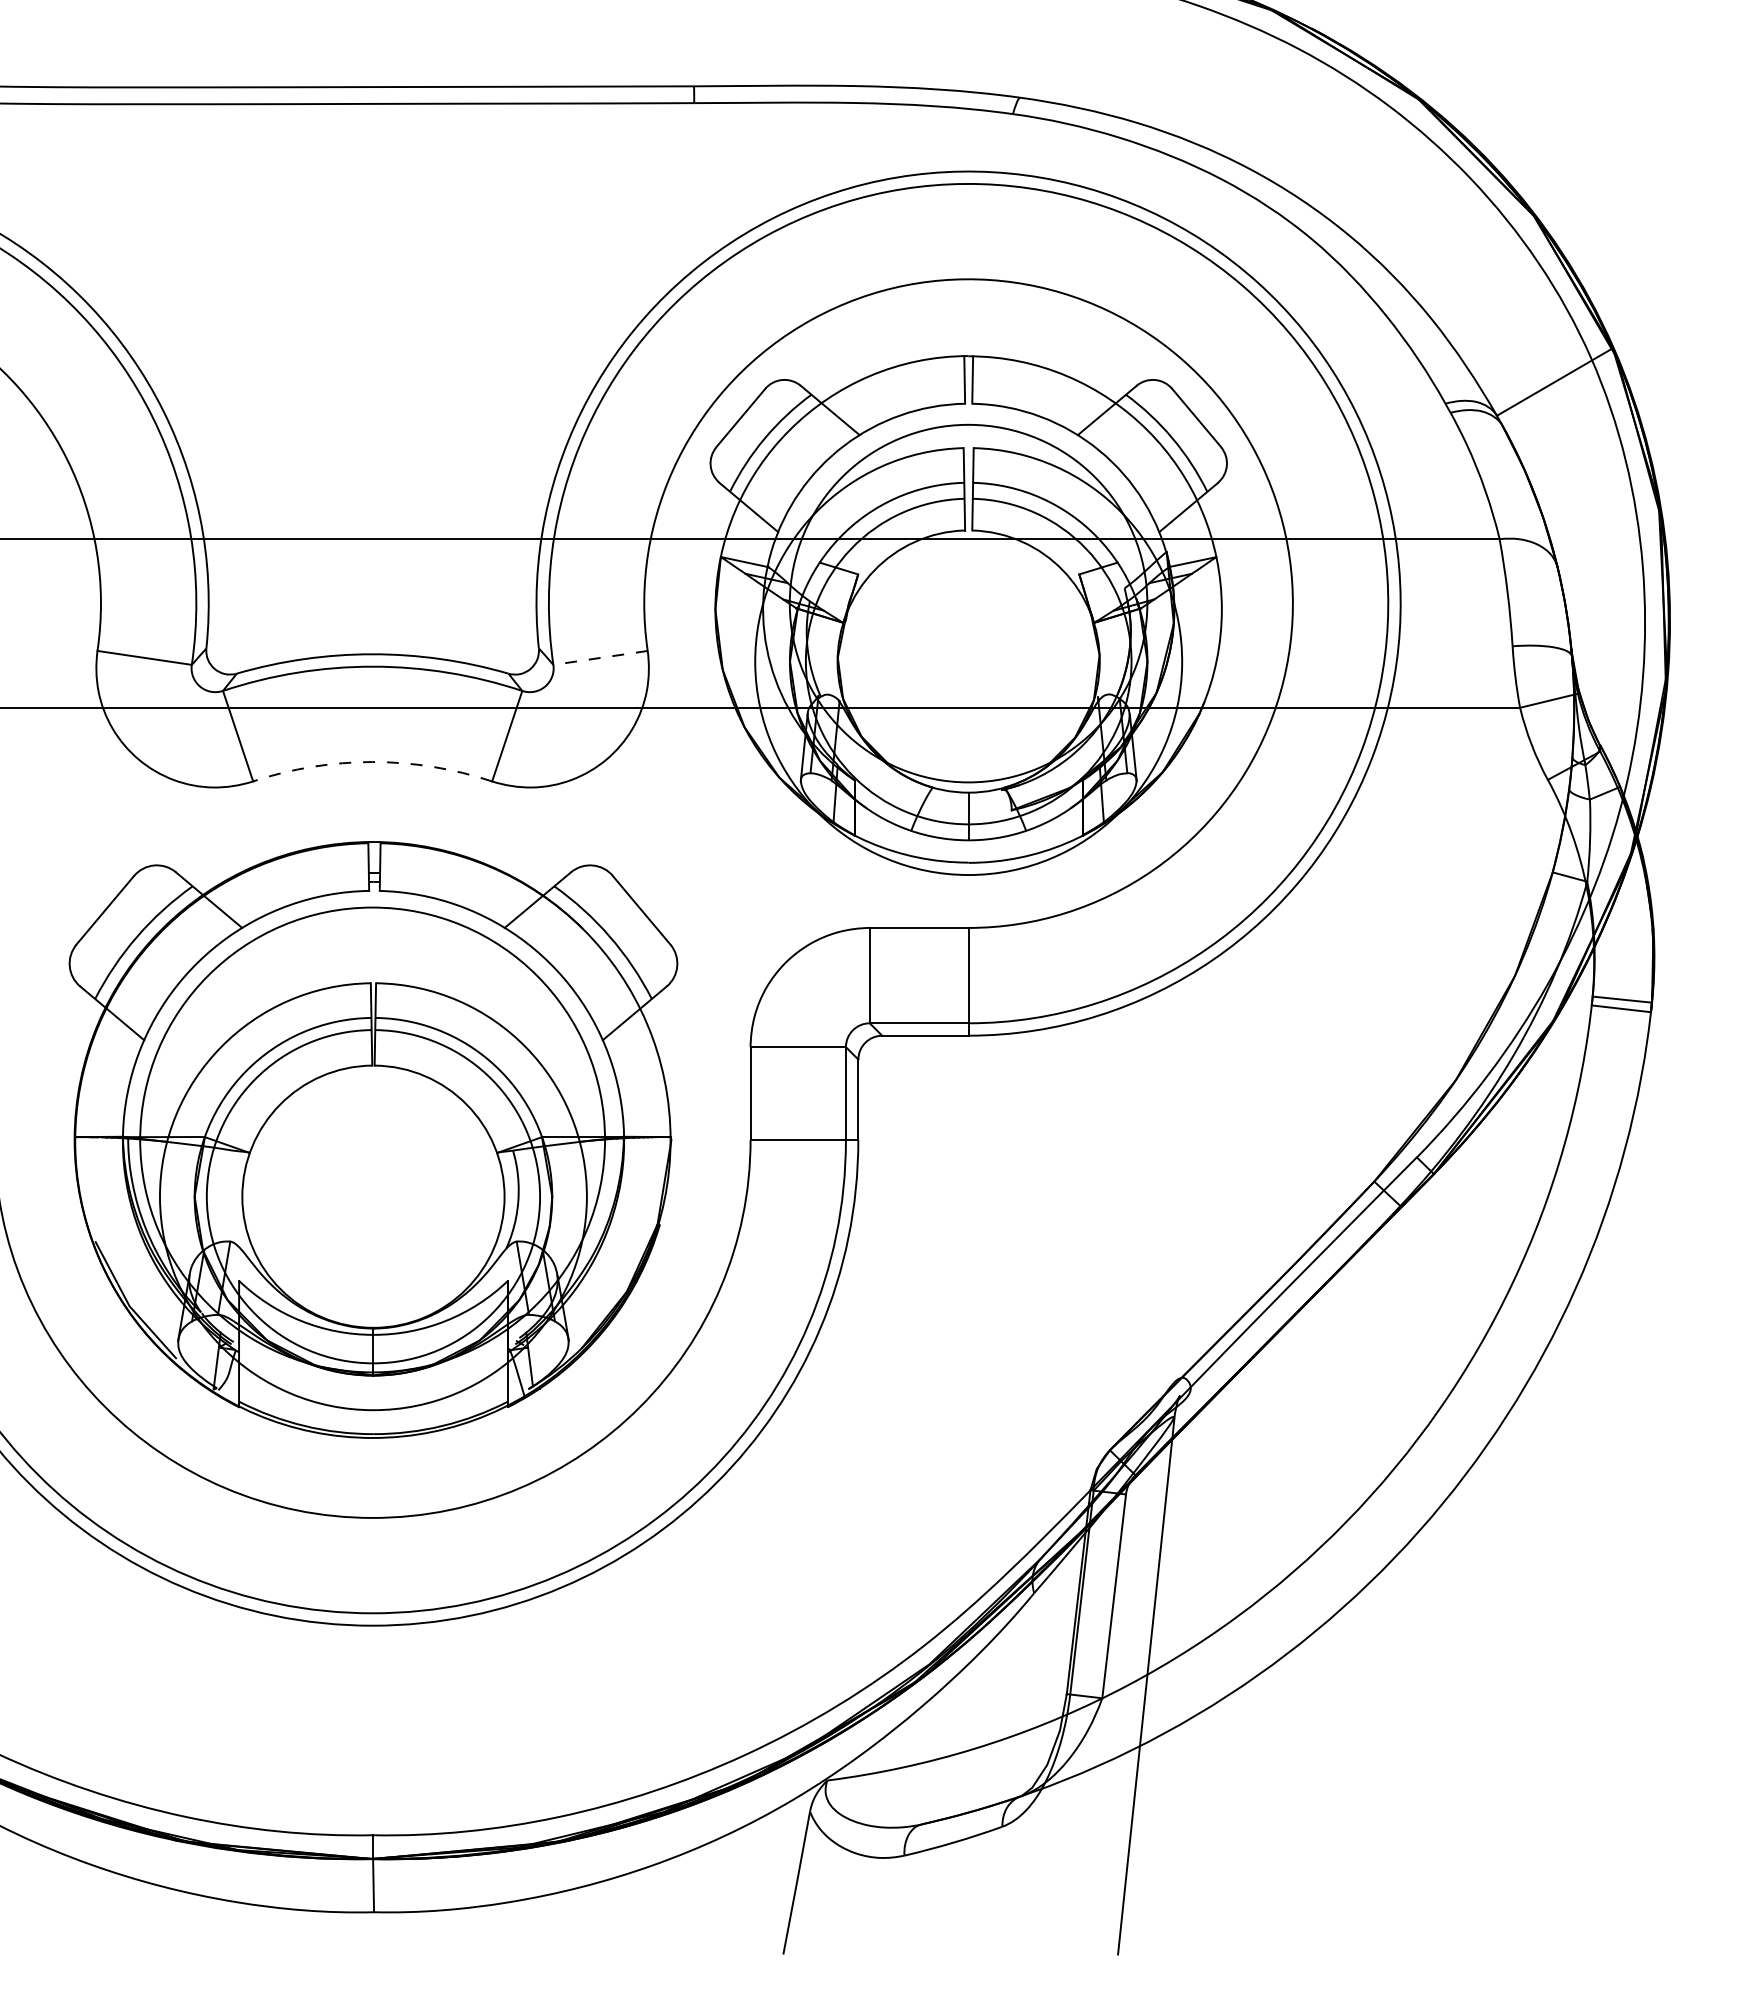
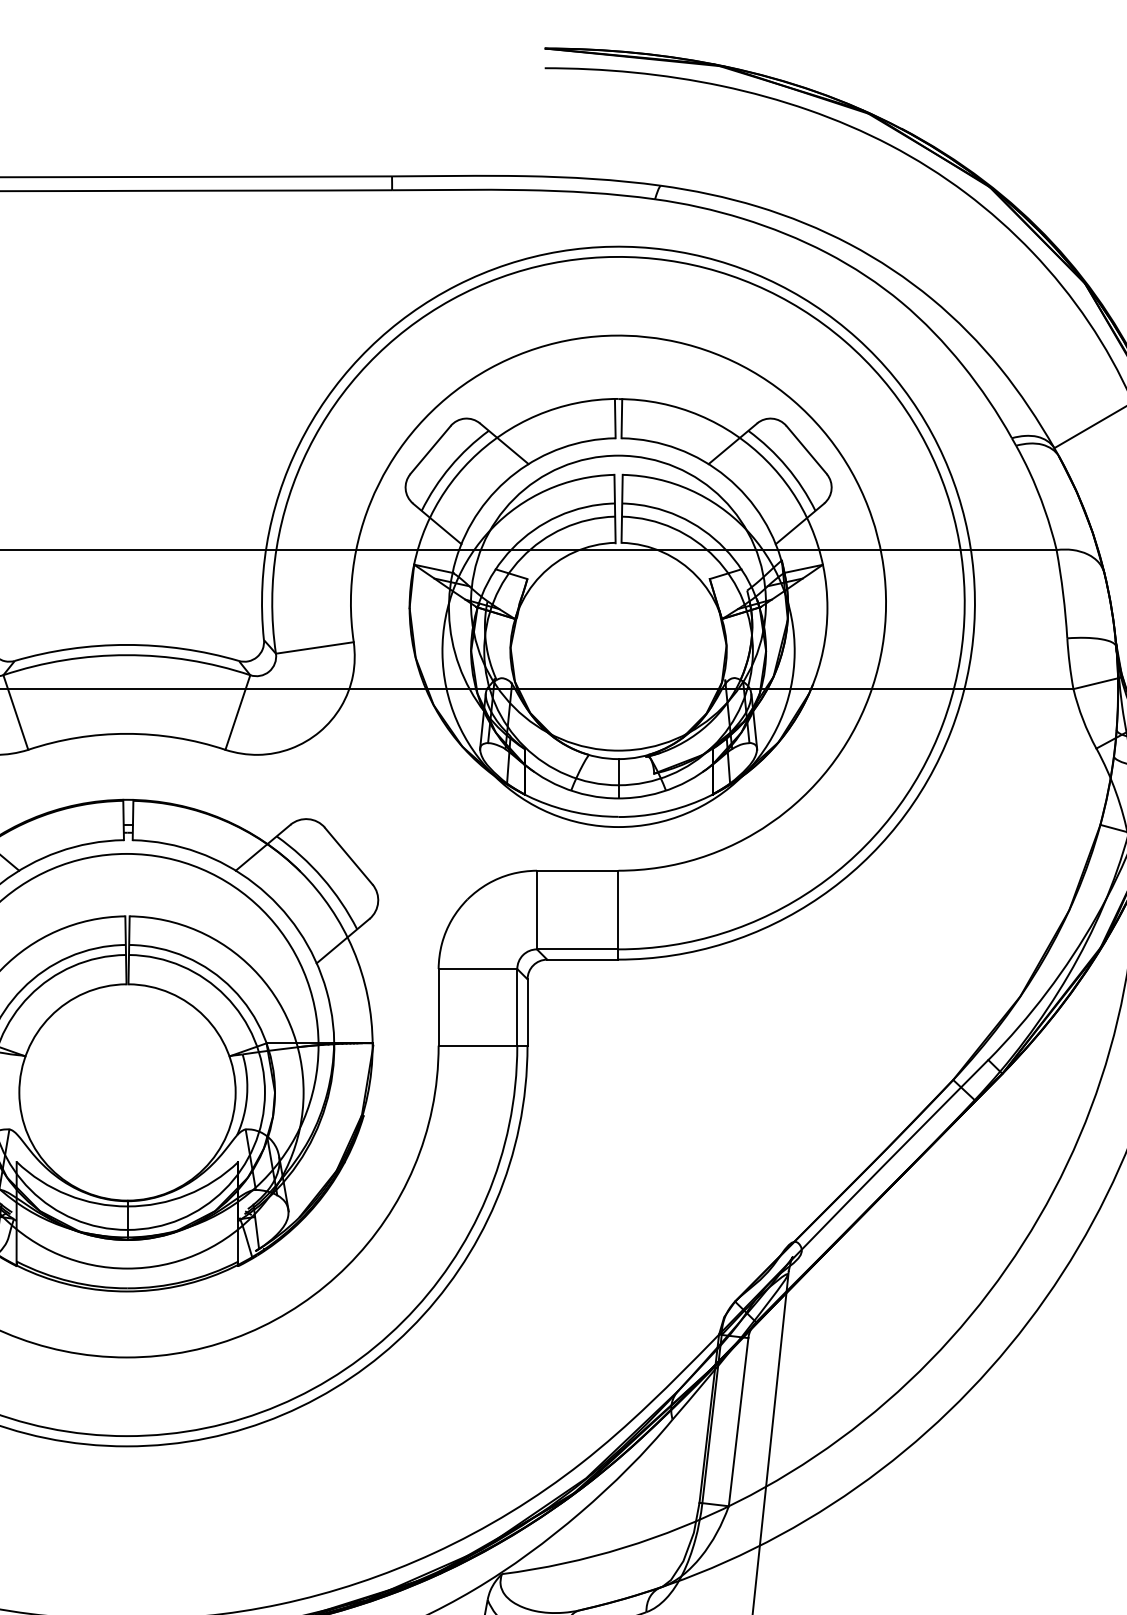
line: (600, 657) -> (314, 647), dashed -> solid
arc: (372, 762) -> (126, 734), dashed -> solid

